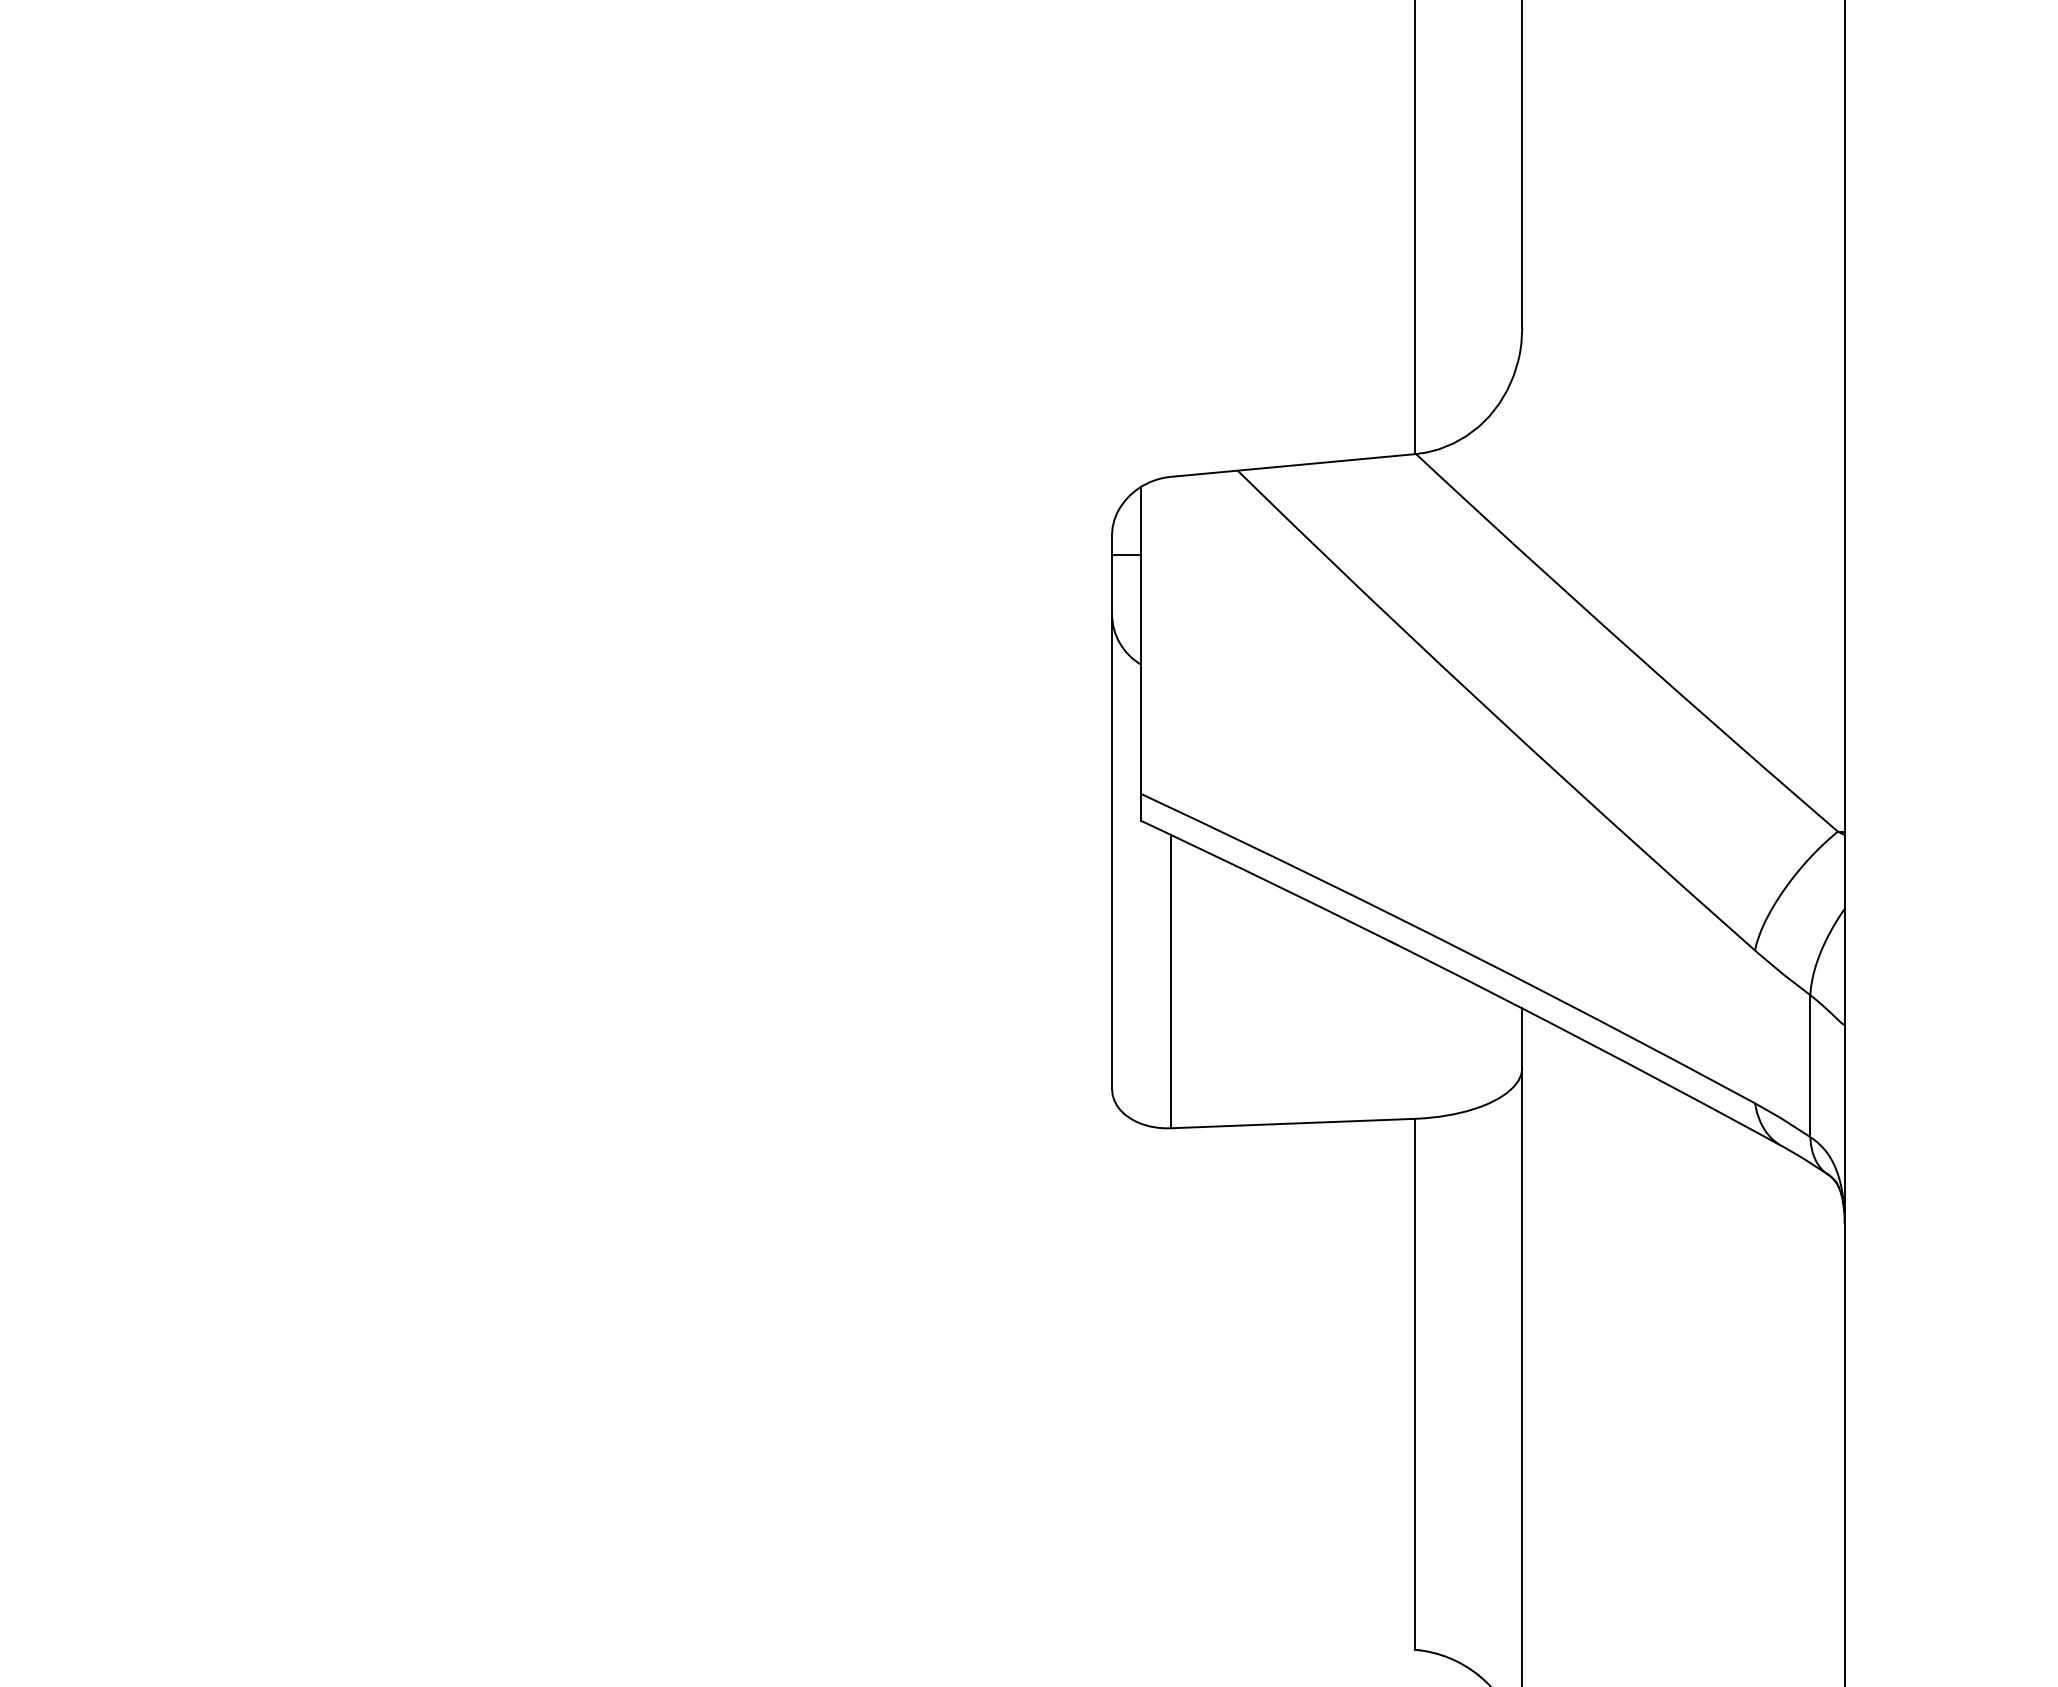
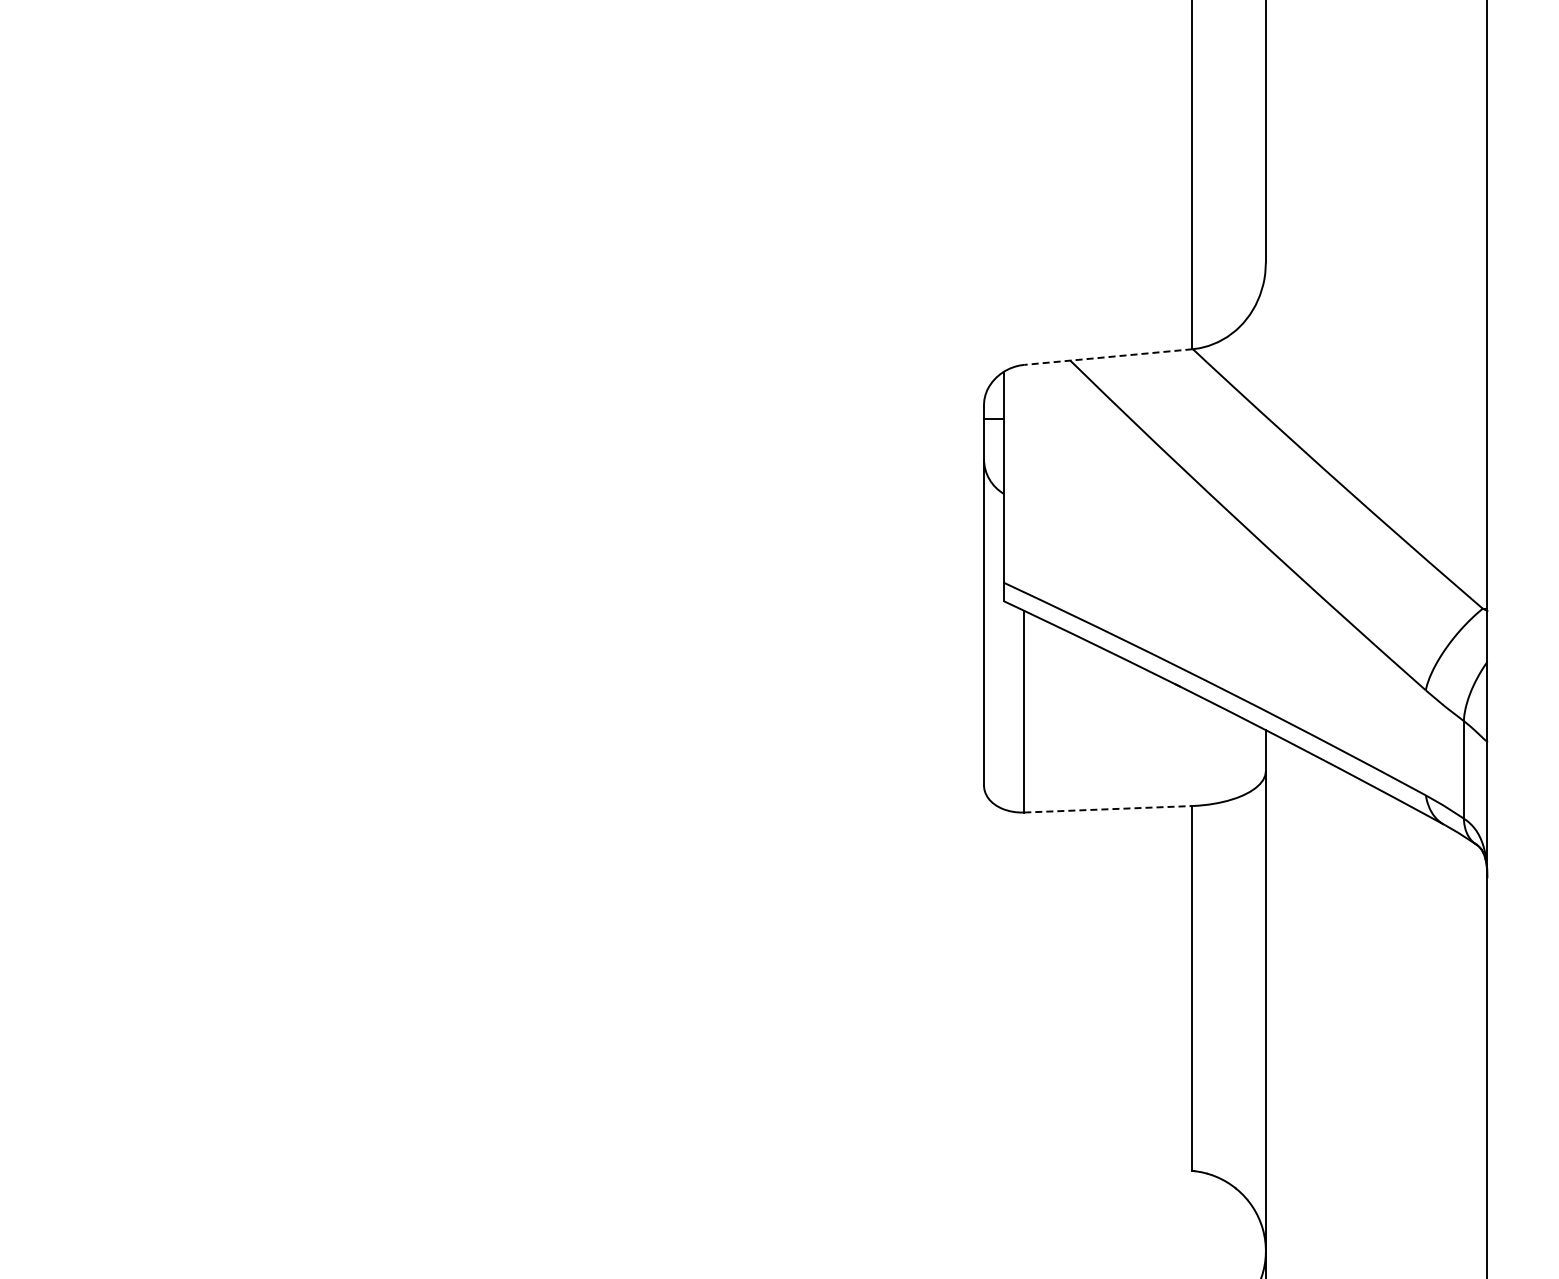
line: (1293, 466) -> (1108, 357), solid -> dashed
line: (1293, 1123) -> (1108, 809), solid -> dashed

